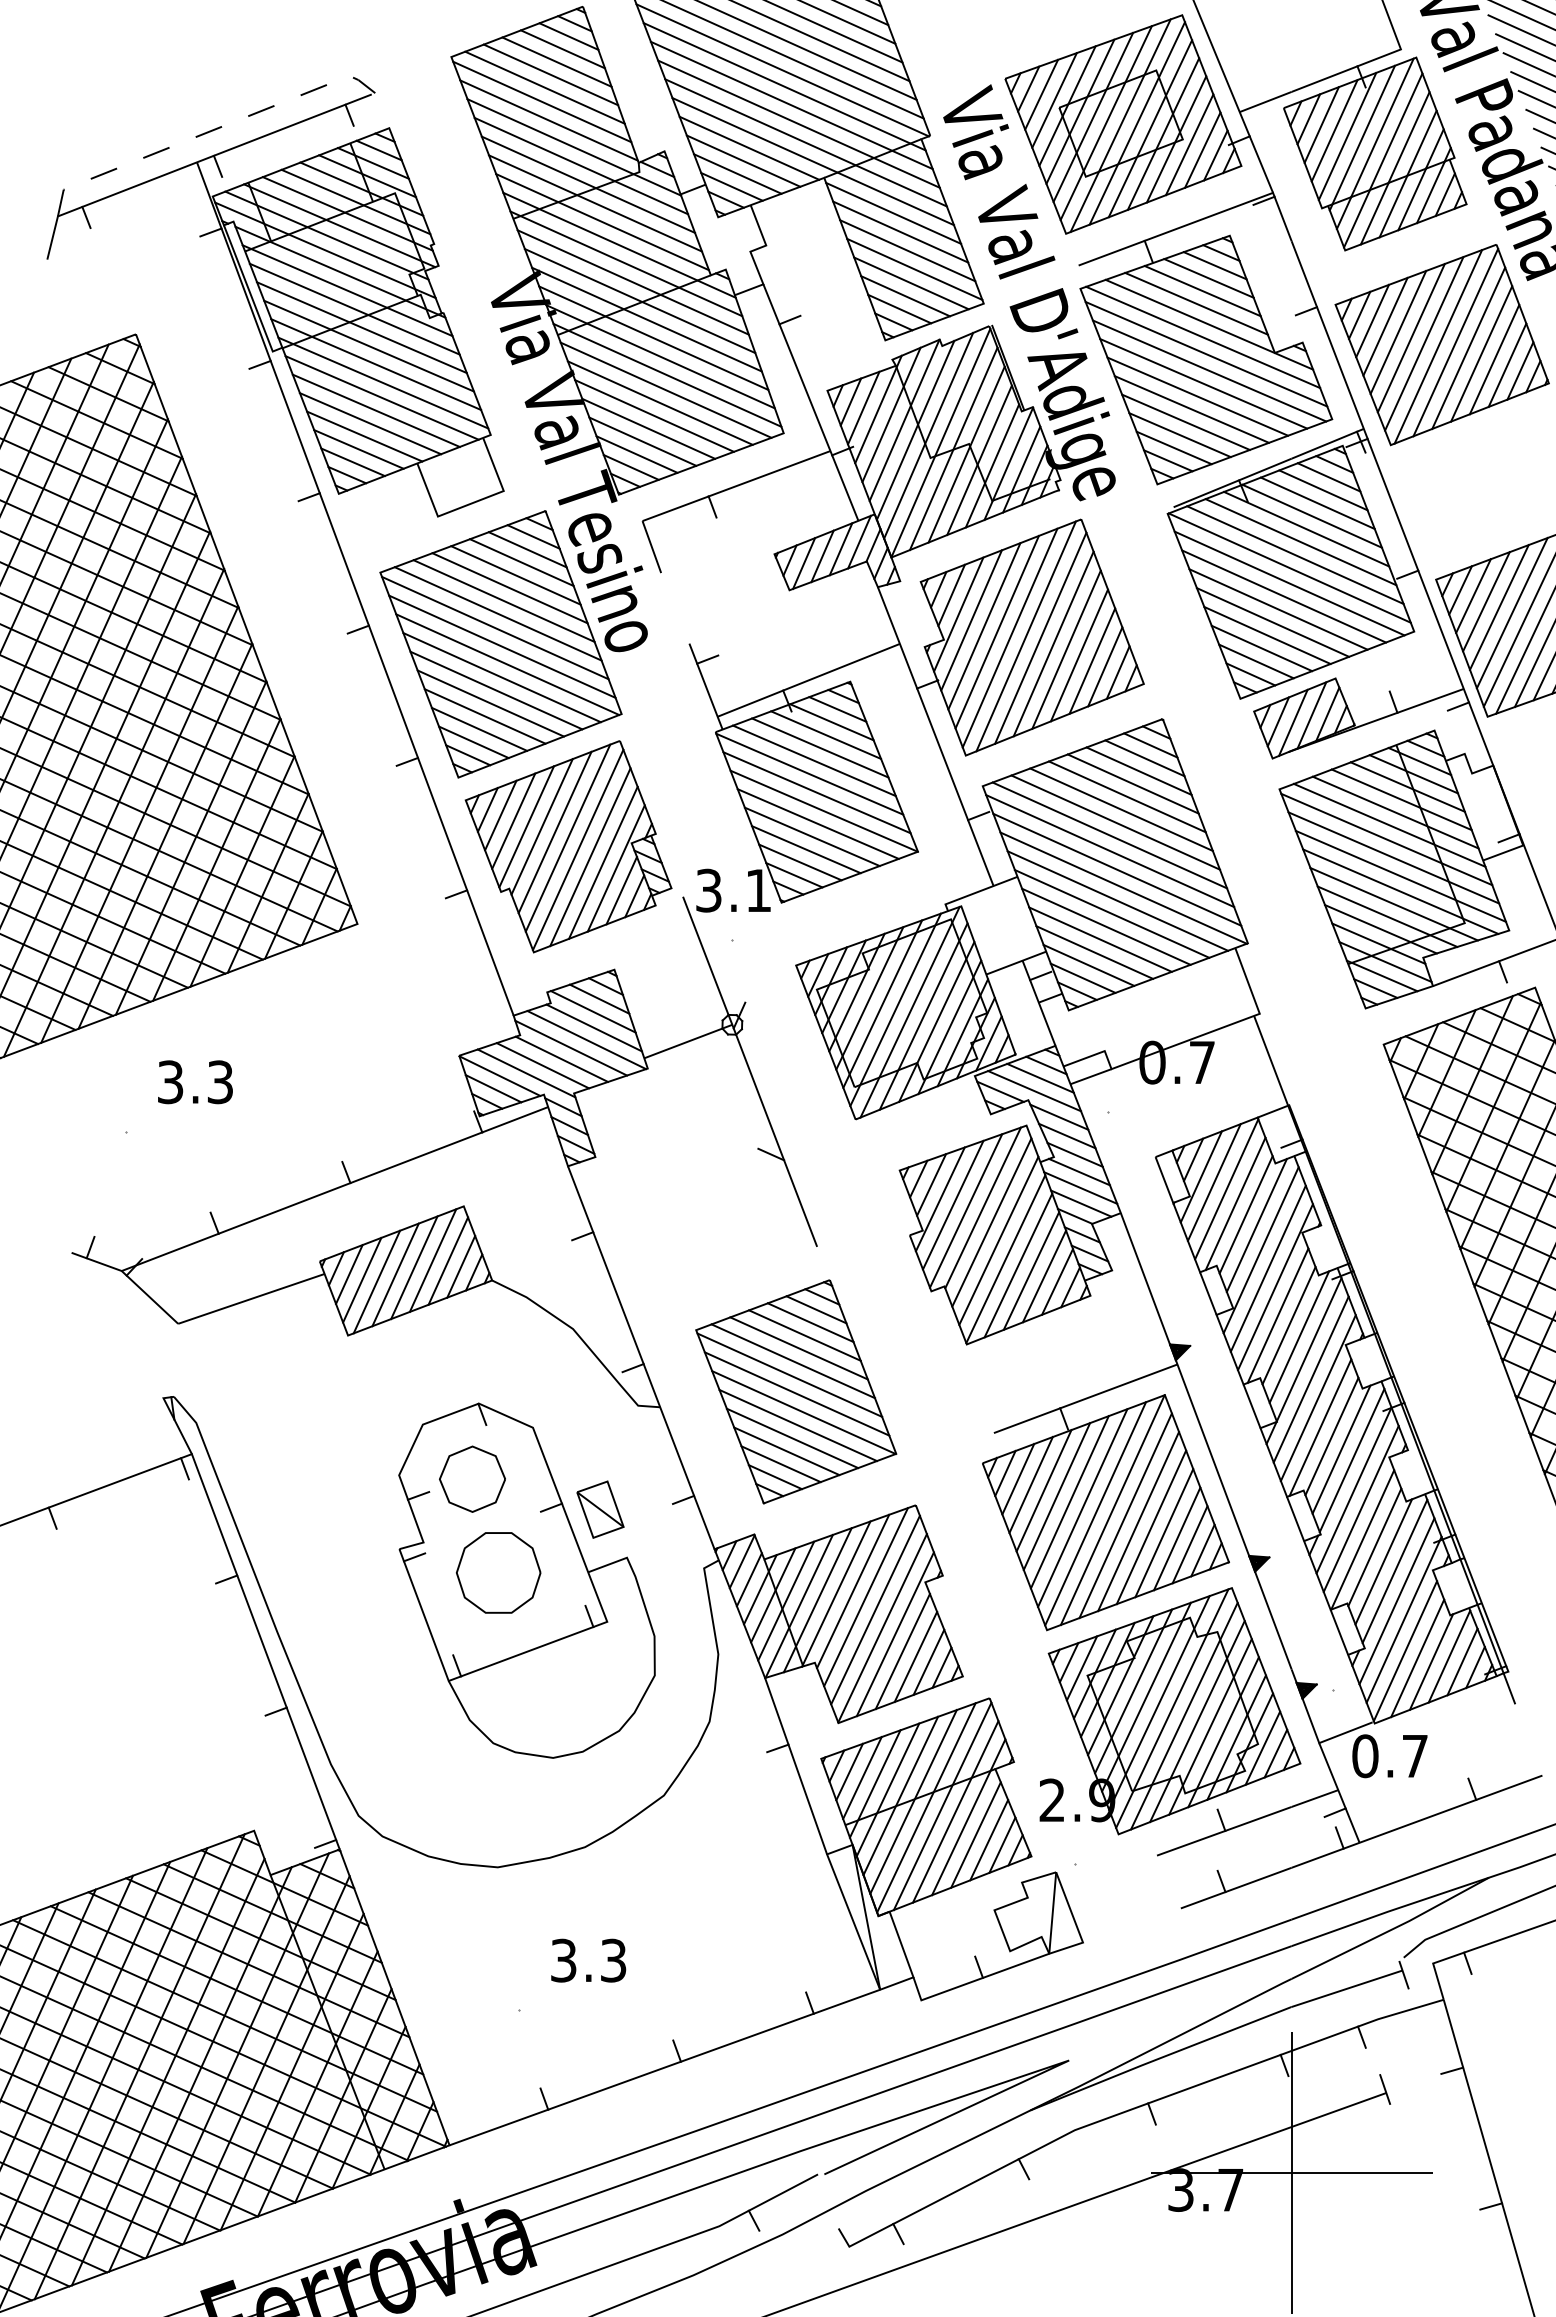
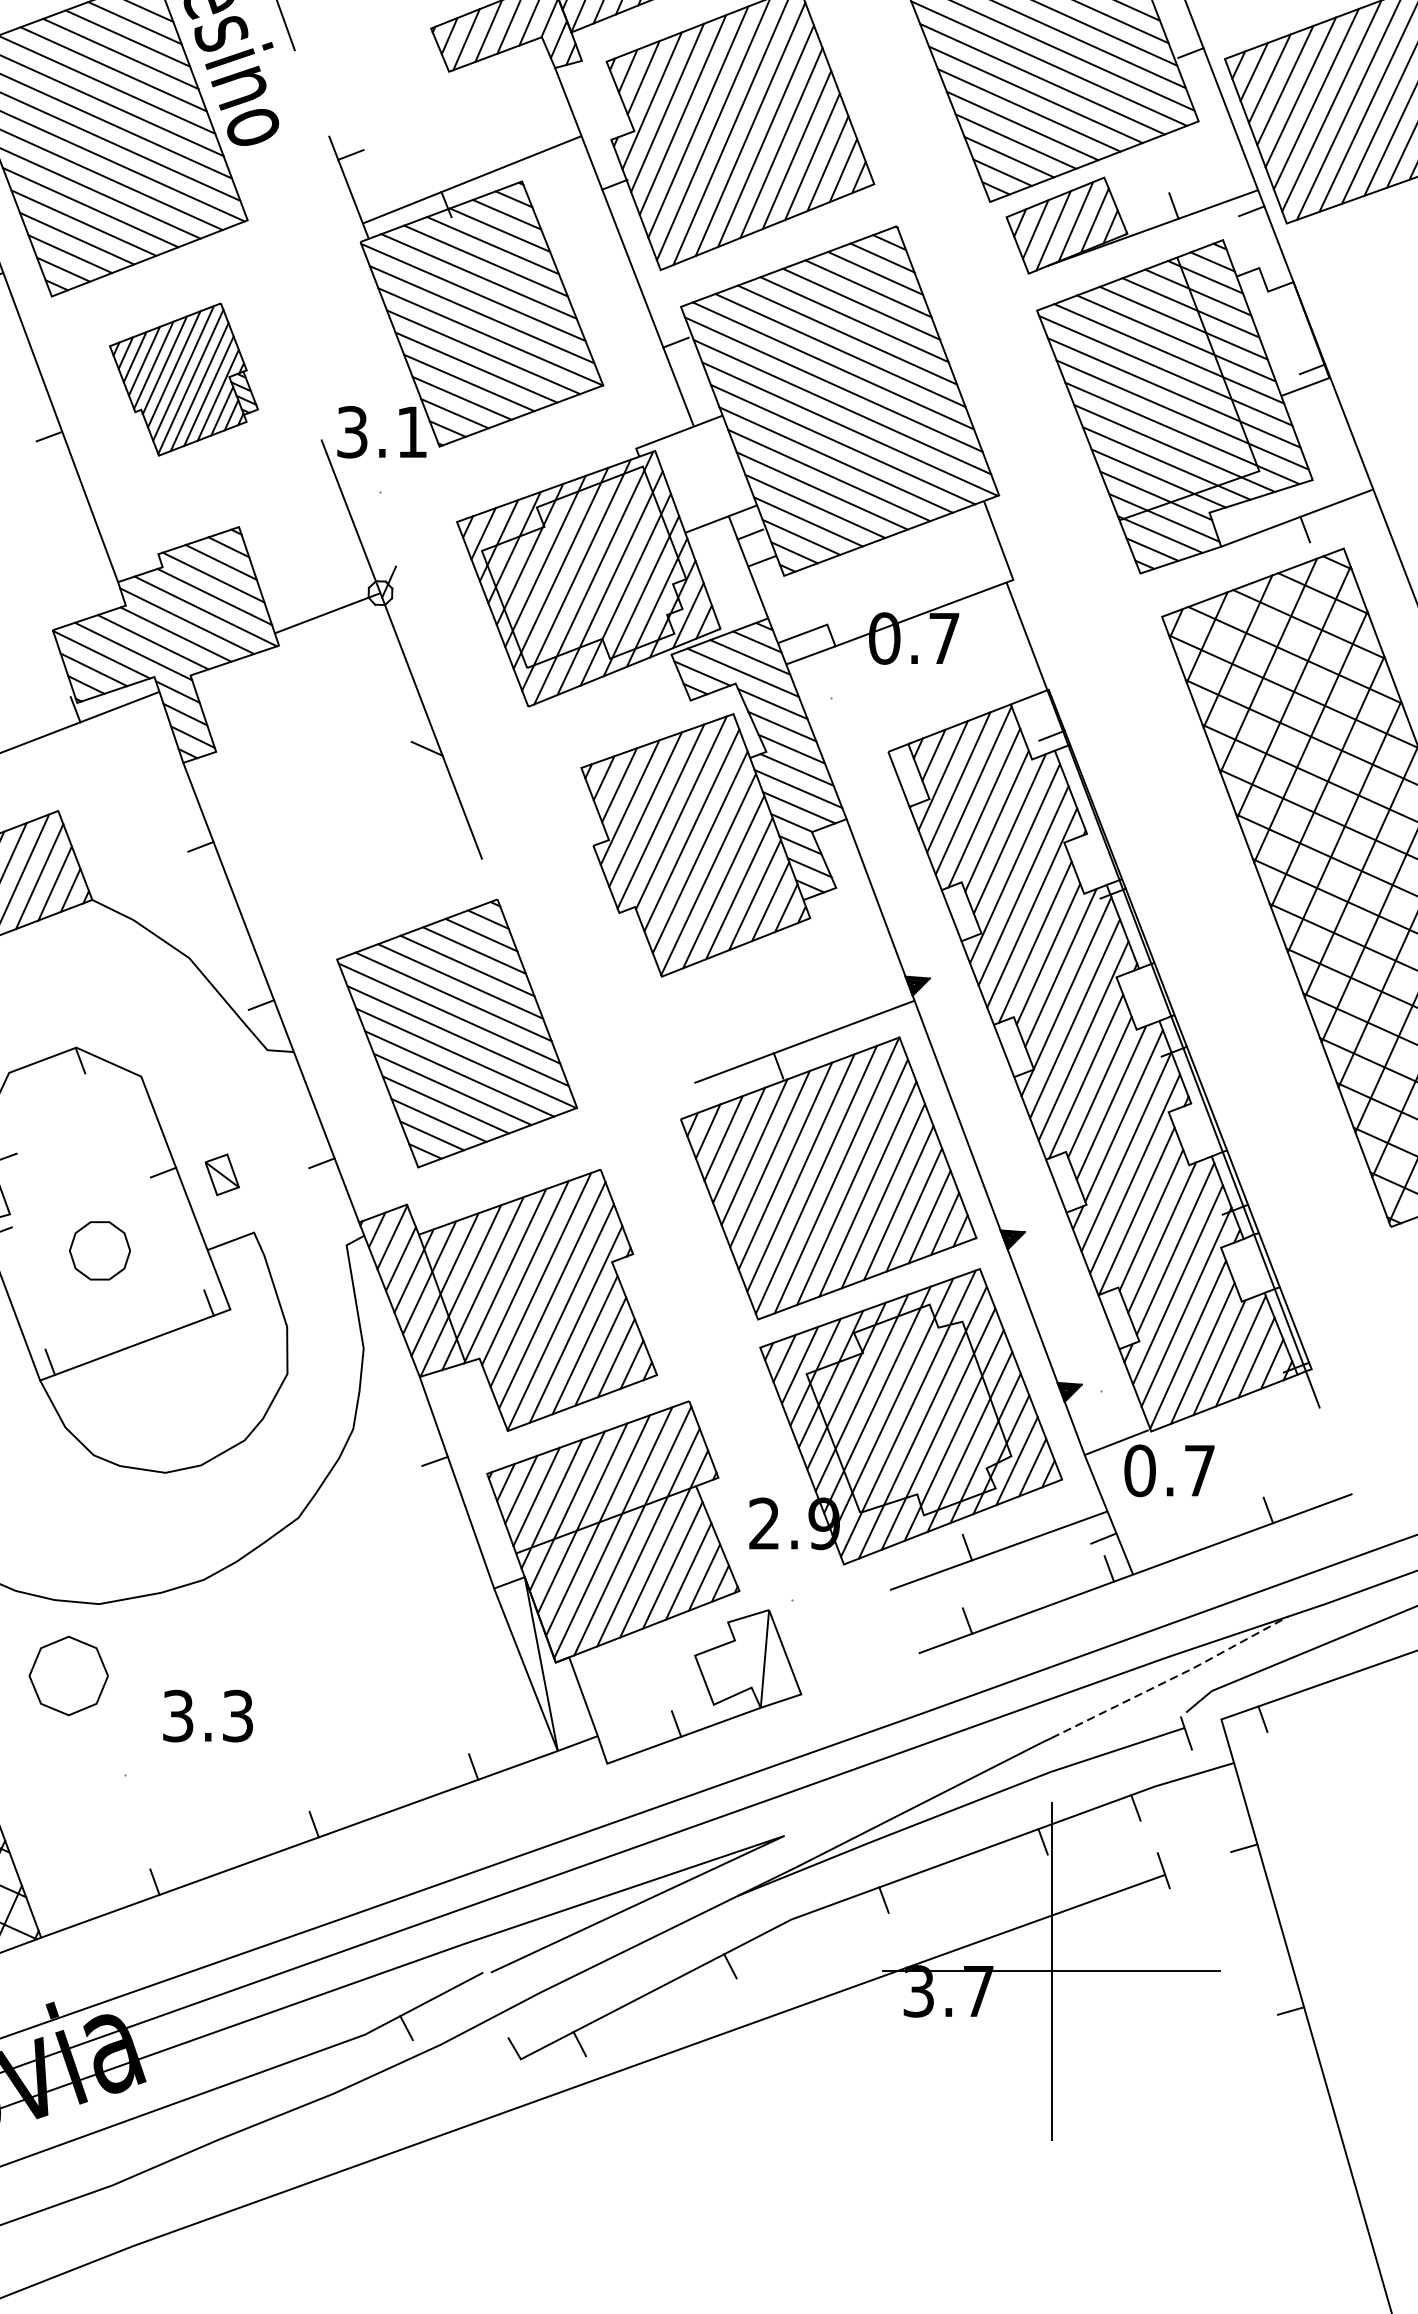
part: (568, 846) -> (183, 379), size x0.6
part: (472, 1478) -> (68, 1675), moved
part: (600, 1509) -> (222, 1174), size x0.6
part: (498, 1572) -> (99, 1250), size x0.6
line: (1391, 1929) -> (1171, 1678), solid -> dashed

